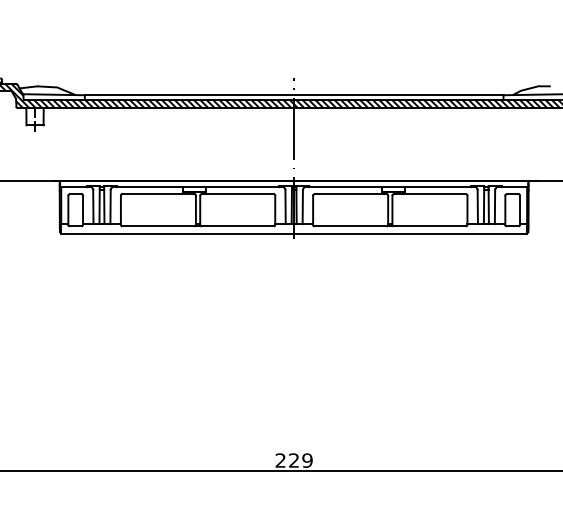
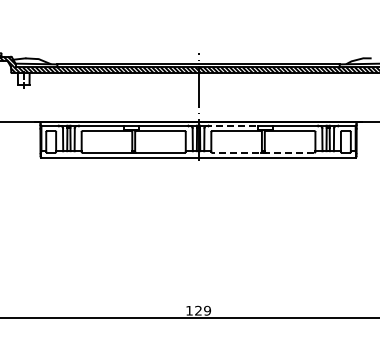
line: (344, 187) -> (232, 126), solid -> dashed
line: (388, 225) -> (262, 152), solid -> dashed
text: (280, 460) -> (189, 310), 229 -> 129

